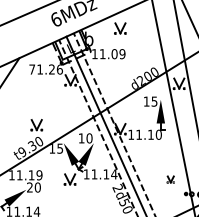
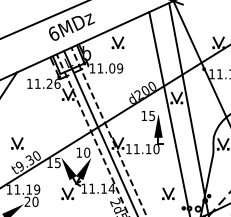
text: (31, 69) -> (29, 83), 71.26 -> 11.26
part: (36, 125) -> (17, 143), moved
part: (170, 179) -> (168, 193), size x1.67

